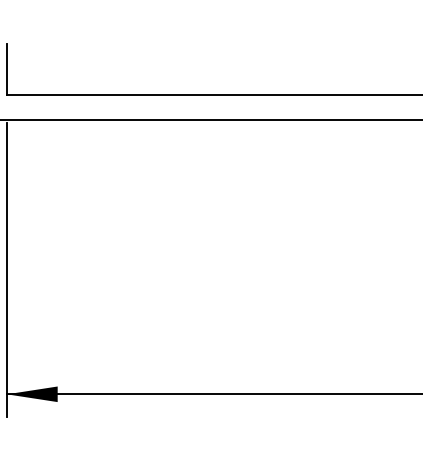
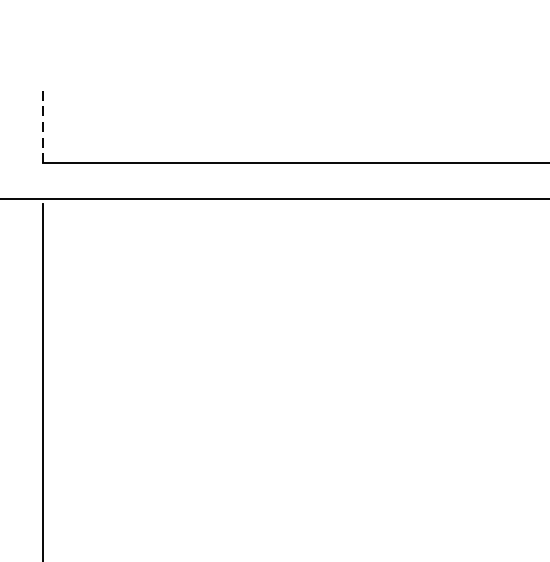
line: (6, 69) -> (42, 127), solid -> dashed

